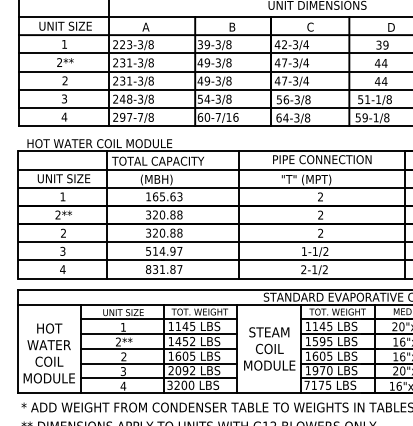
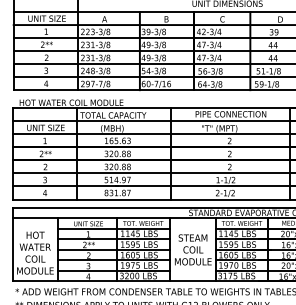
text: (185, 341) -> (132, 244), 1452 -> 1595
text: (181, 370) -> (130, 265), 2092 -> 1975
text: (306, 384) -> (219, 275), 7175 -> 3175

